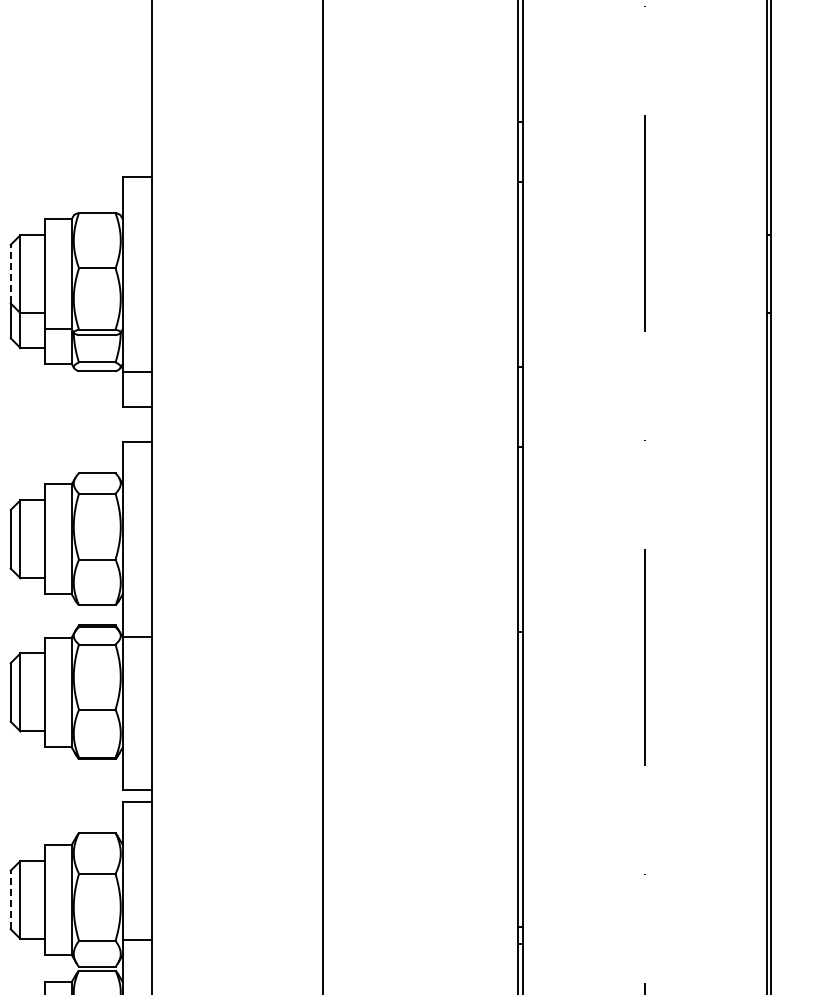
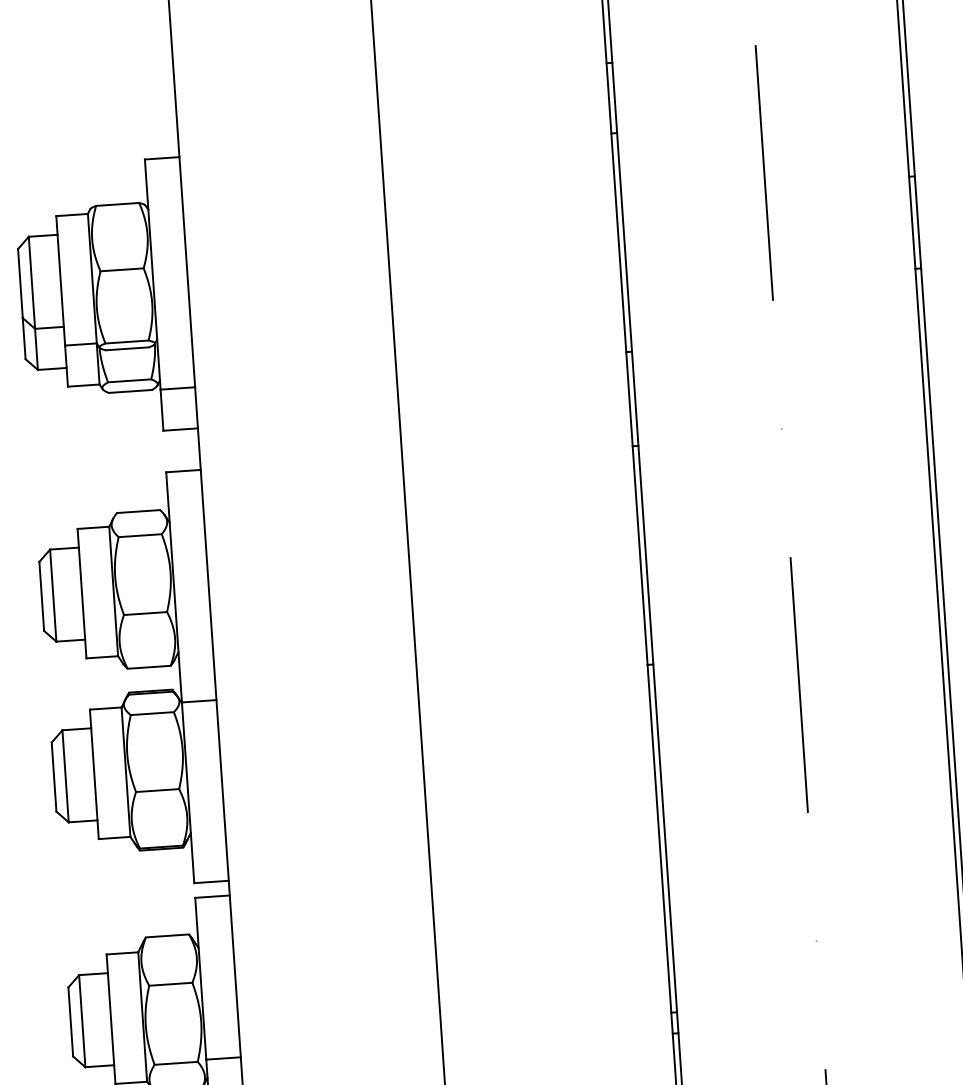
line: (10, 273) -> (20, 282), dashed -> solid
line: (10, 899) -> (70, 1021), dashed -> solid

